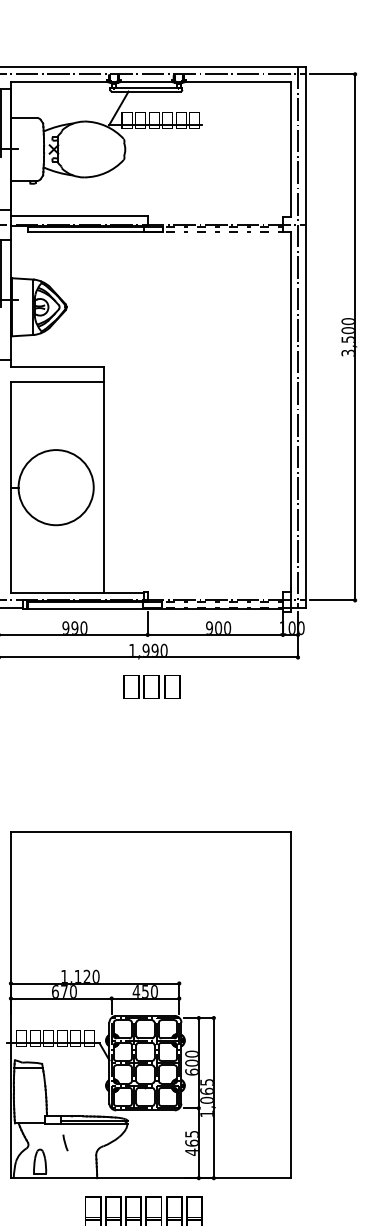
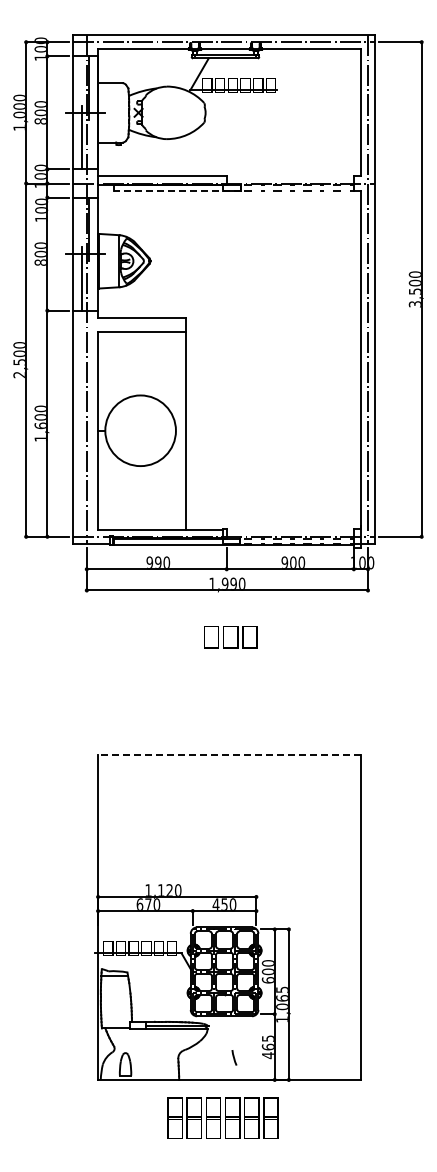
line: (94, 232) -> (176, 190), solid -> dashed
text: (151, 687) -> (230, 637), moved
line: (150, 831) -> (229, 754), solid -> dashed
line: (65, 1142) -> (234, 1057), moved

